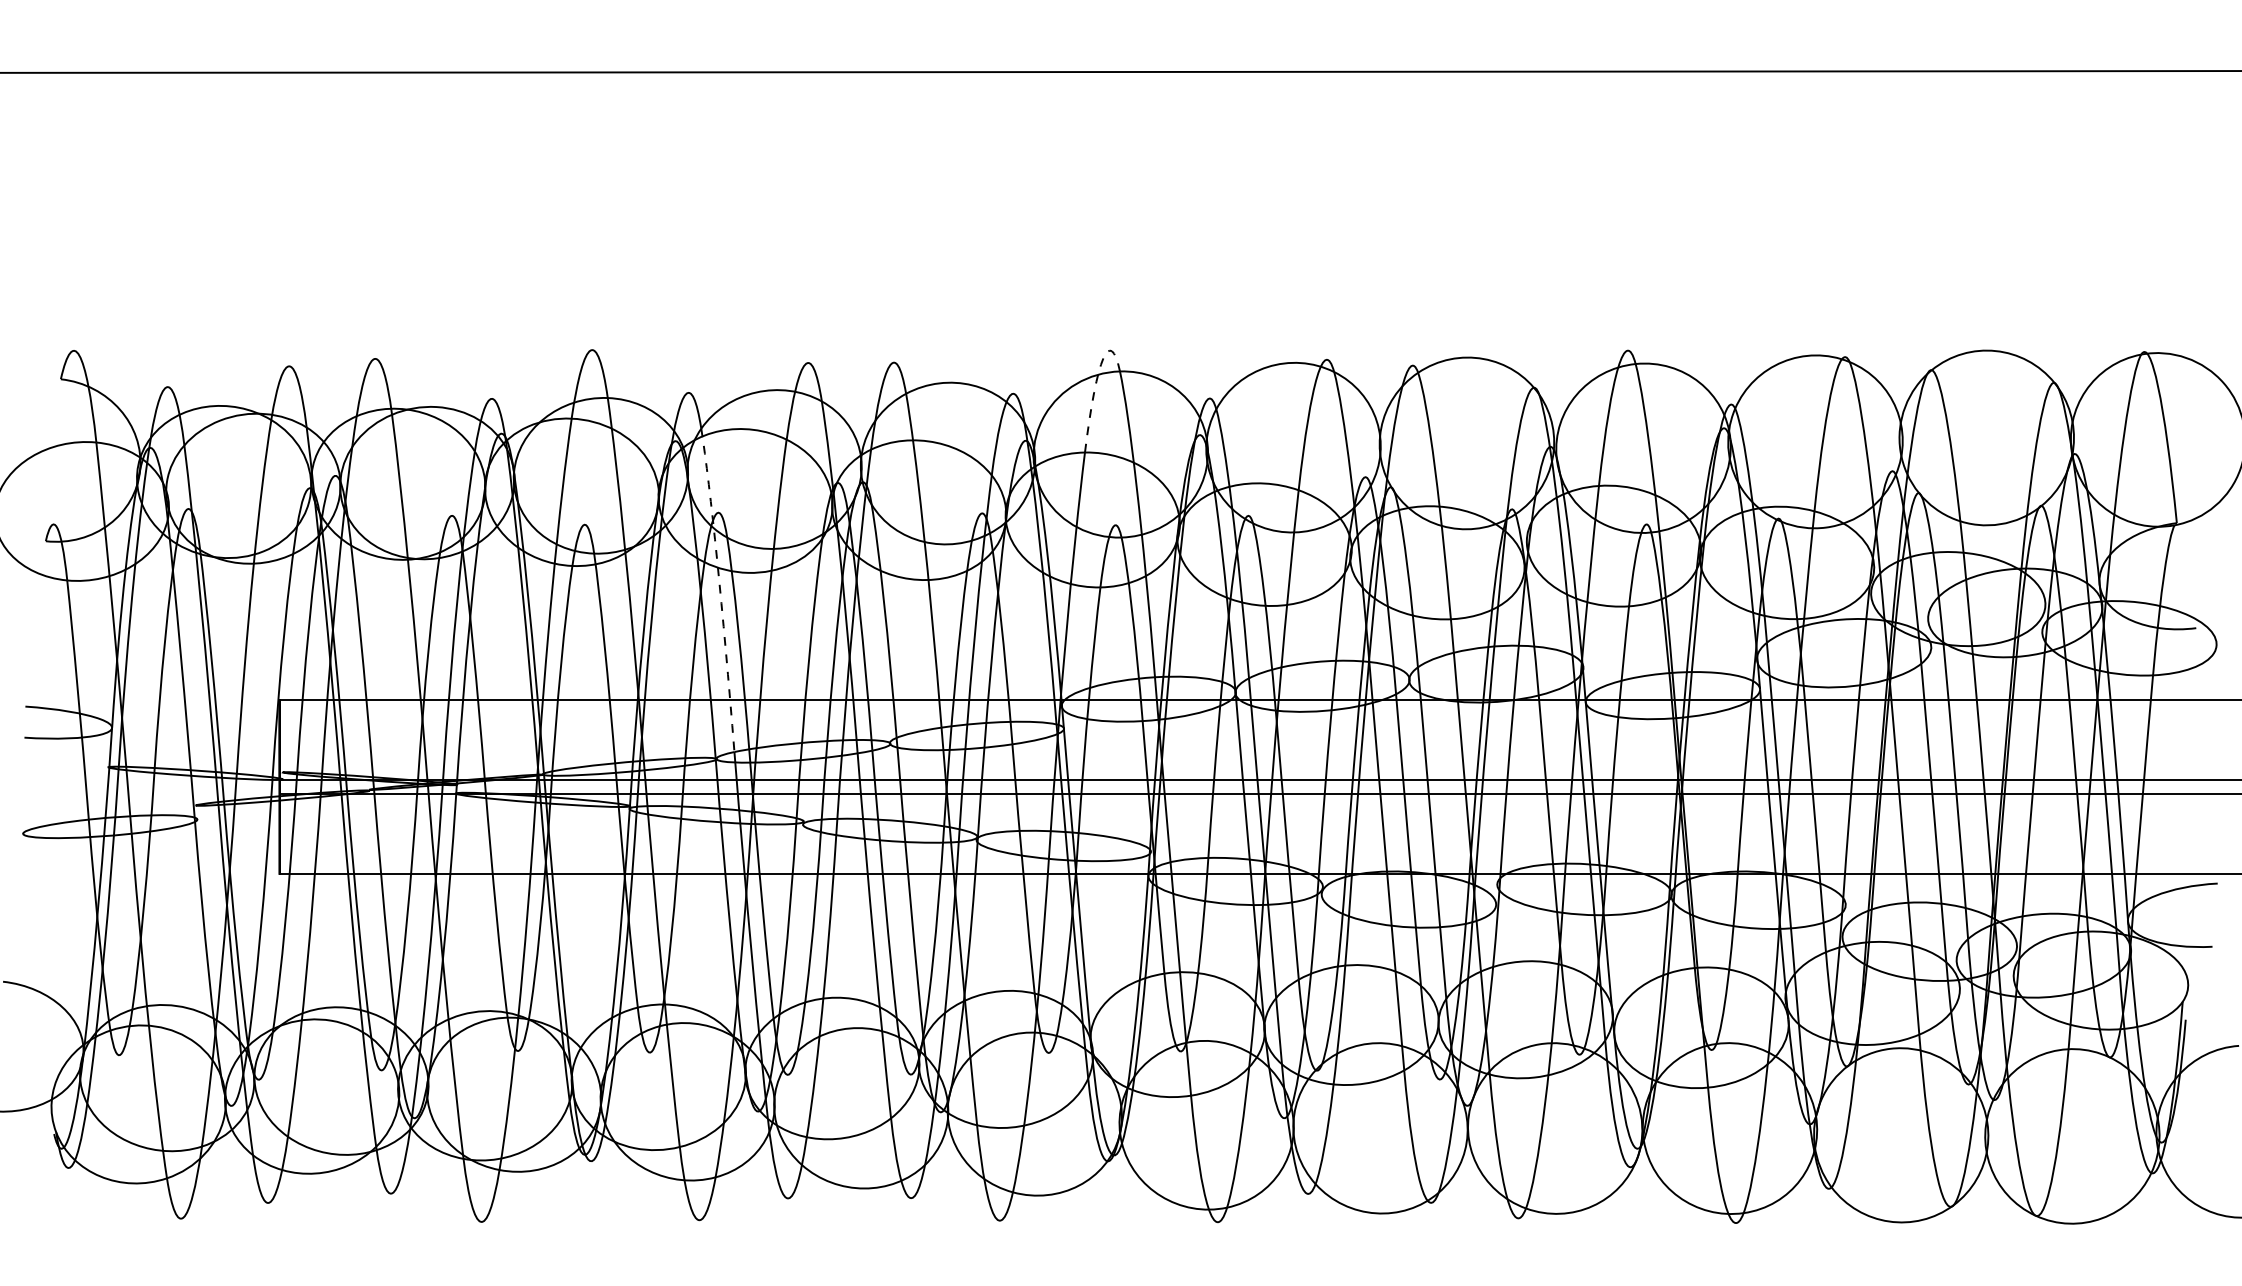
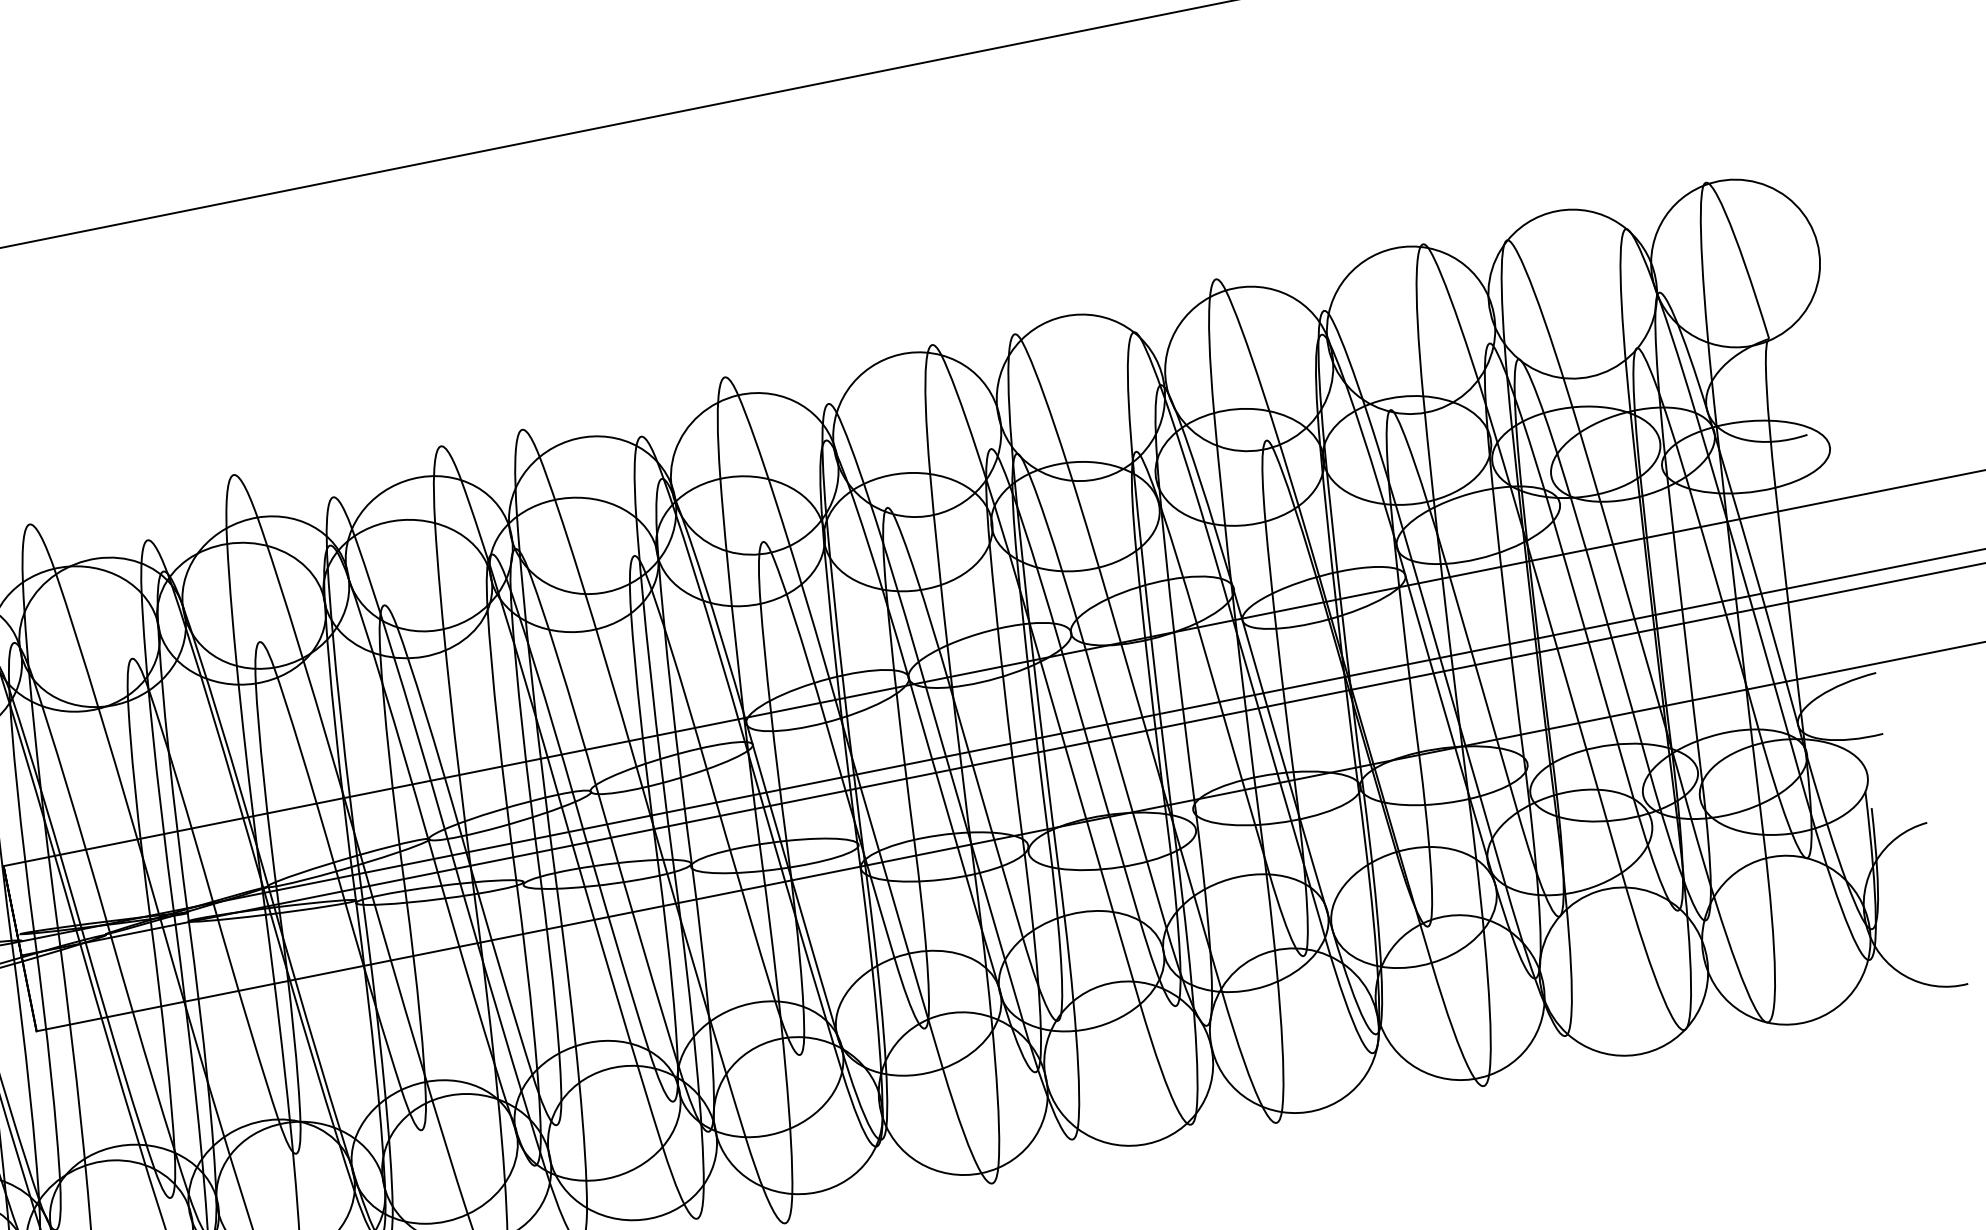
arc: (1097, 378) -> (718, 406), dashed -> solid
arc: (719, 583) -> (398, 672), dashed -> solid

